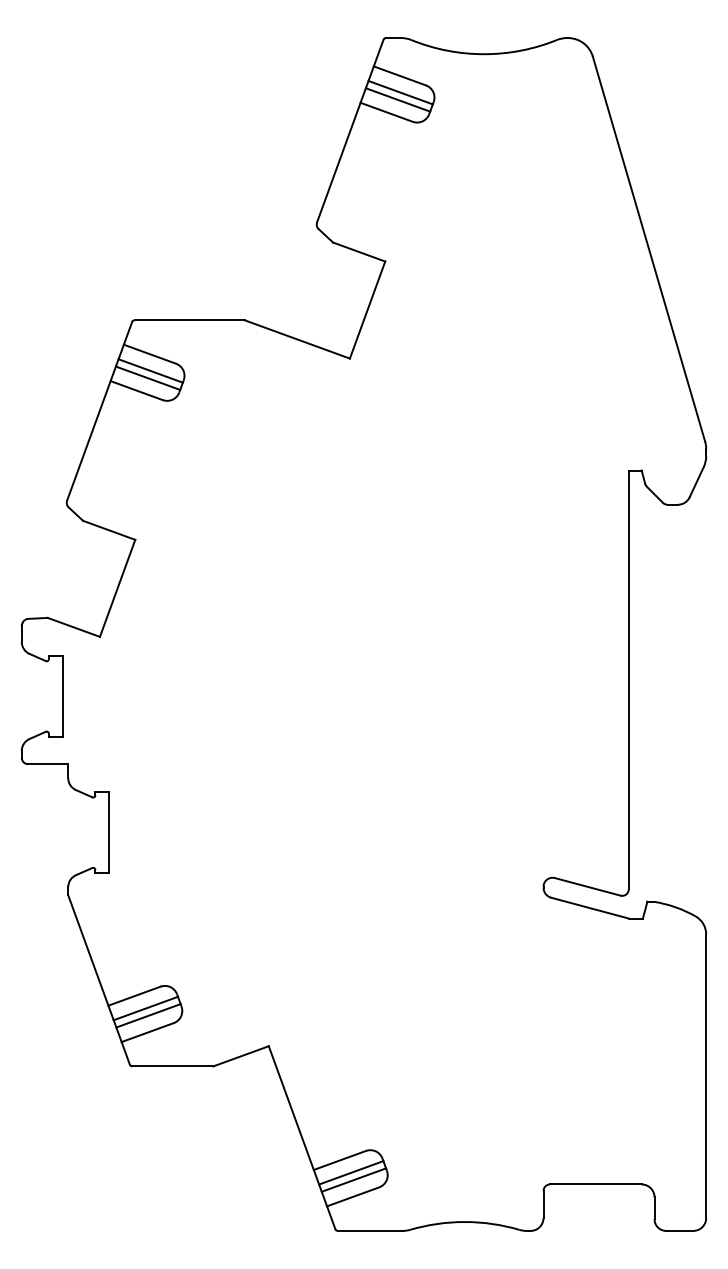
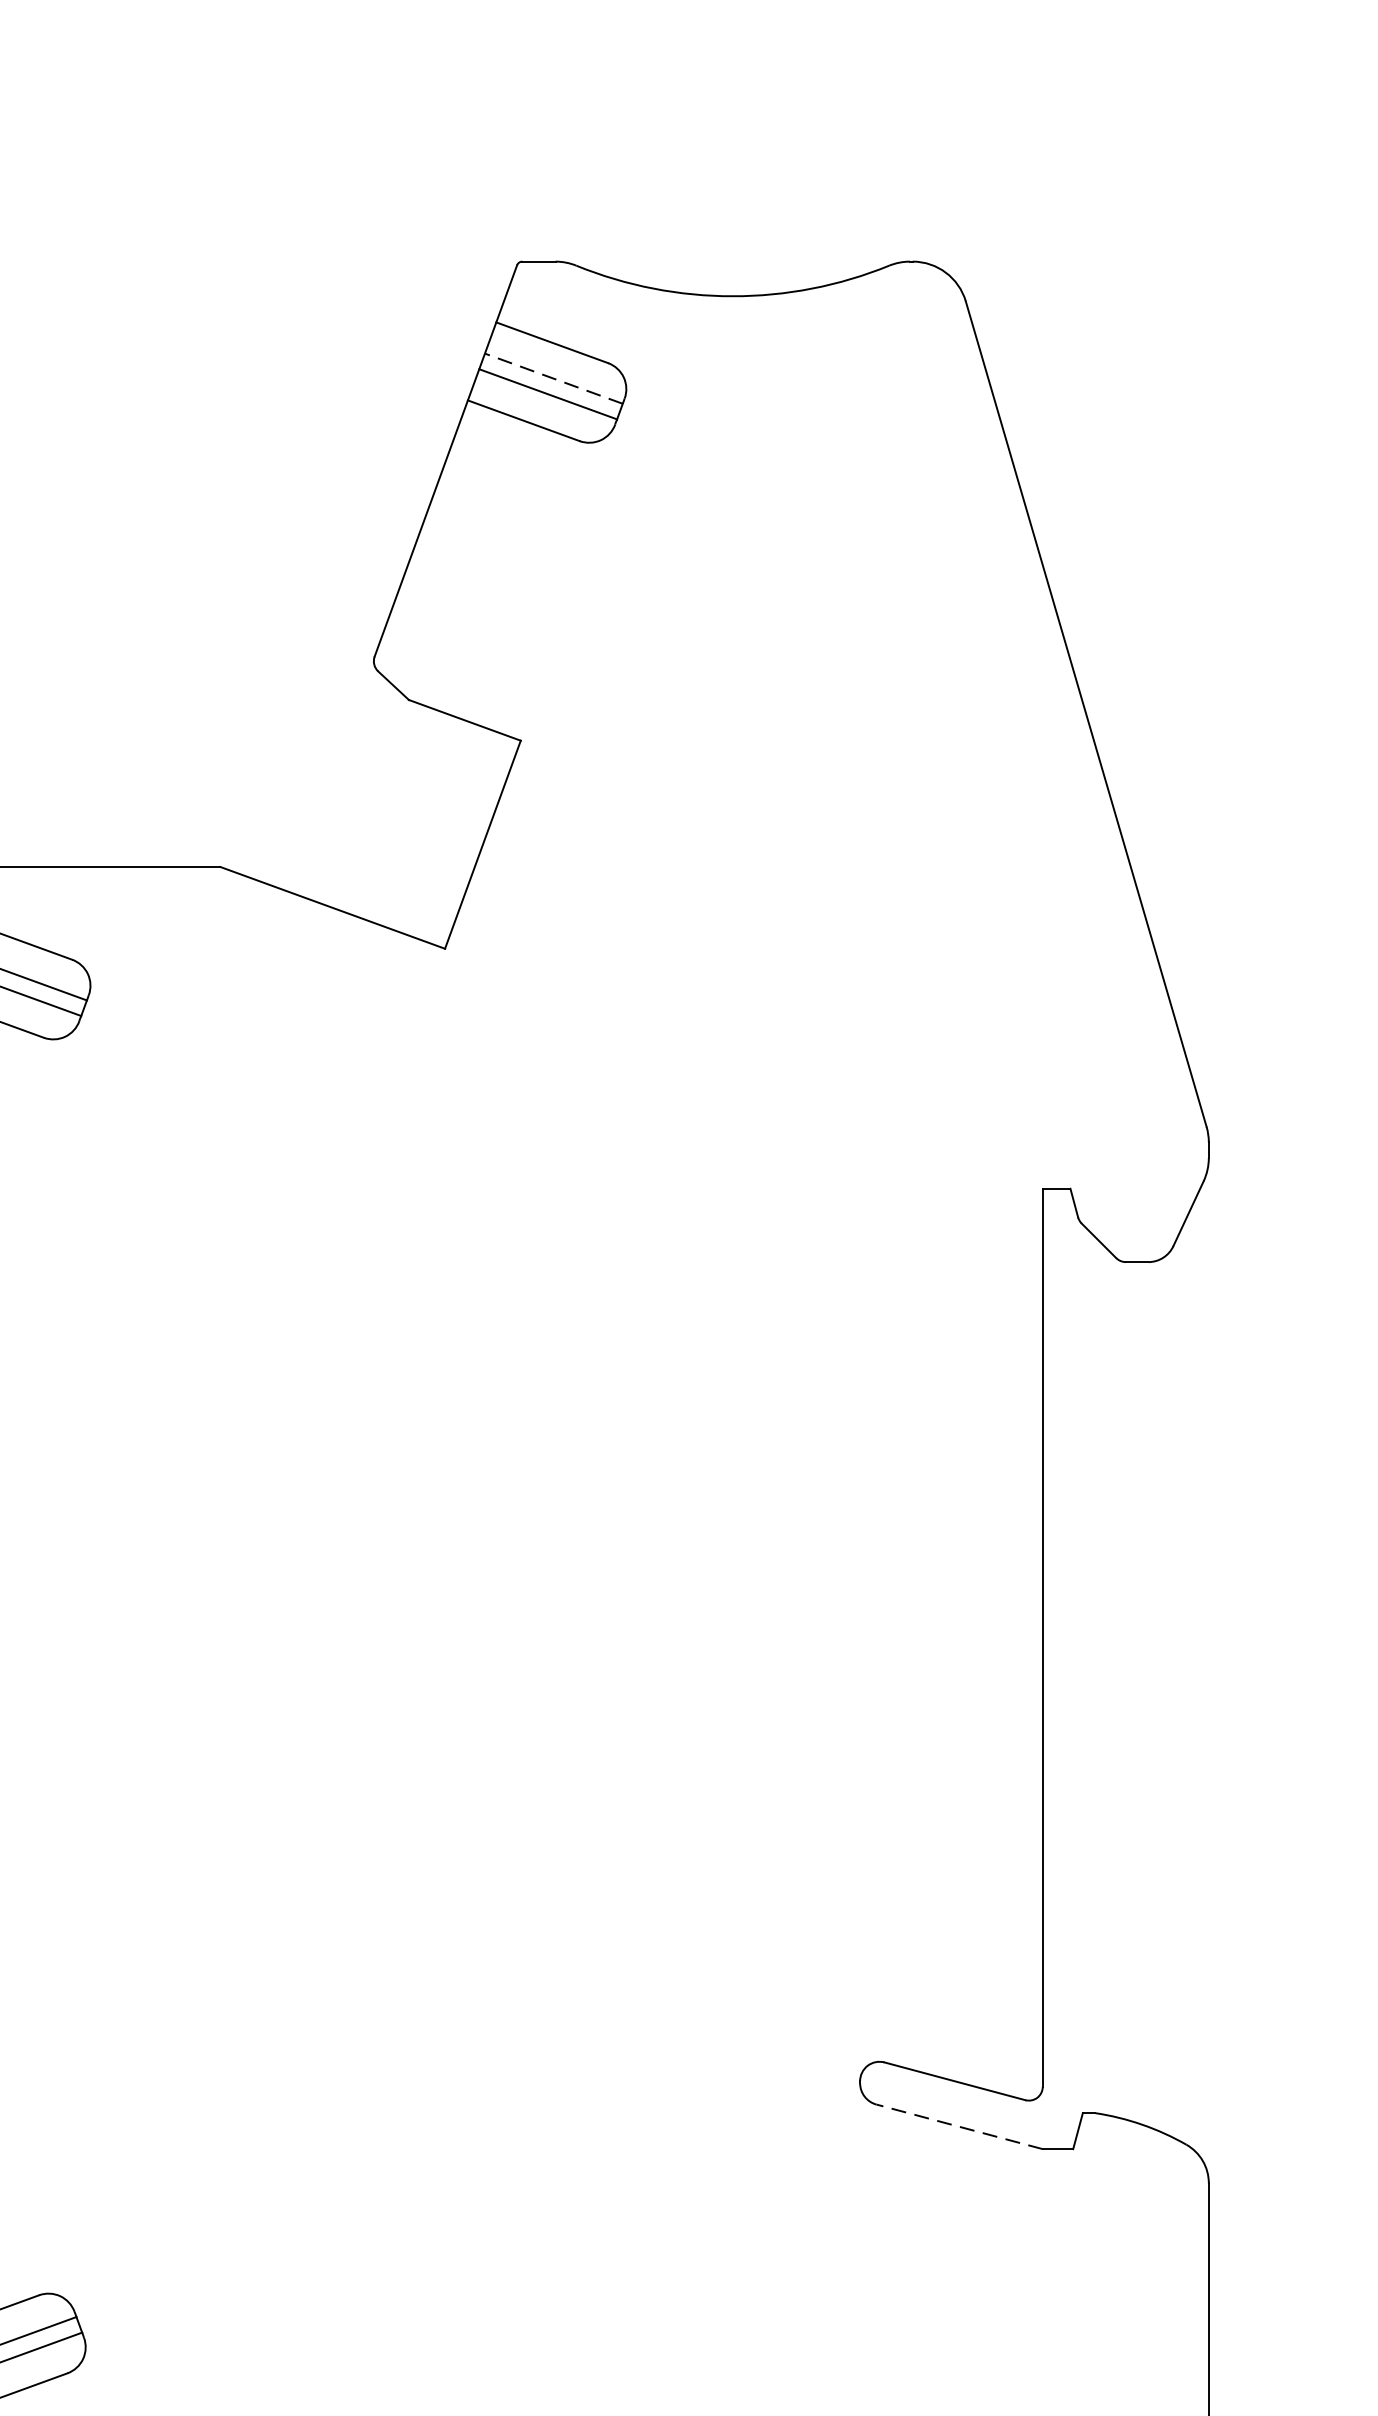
line: (400, 92) -> (553, 378), solid -> dashed
line: (589, 907) -> (958, 2125), solid -> dashed

